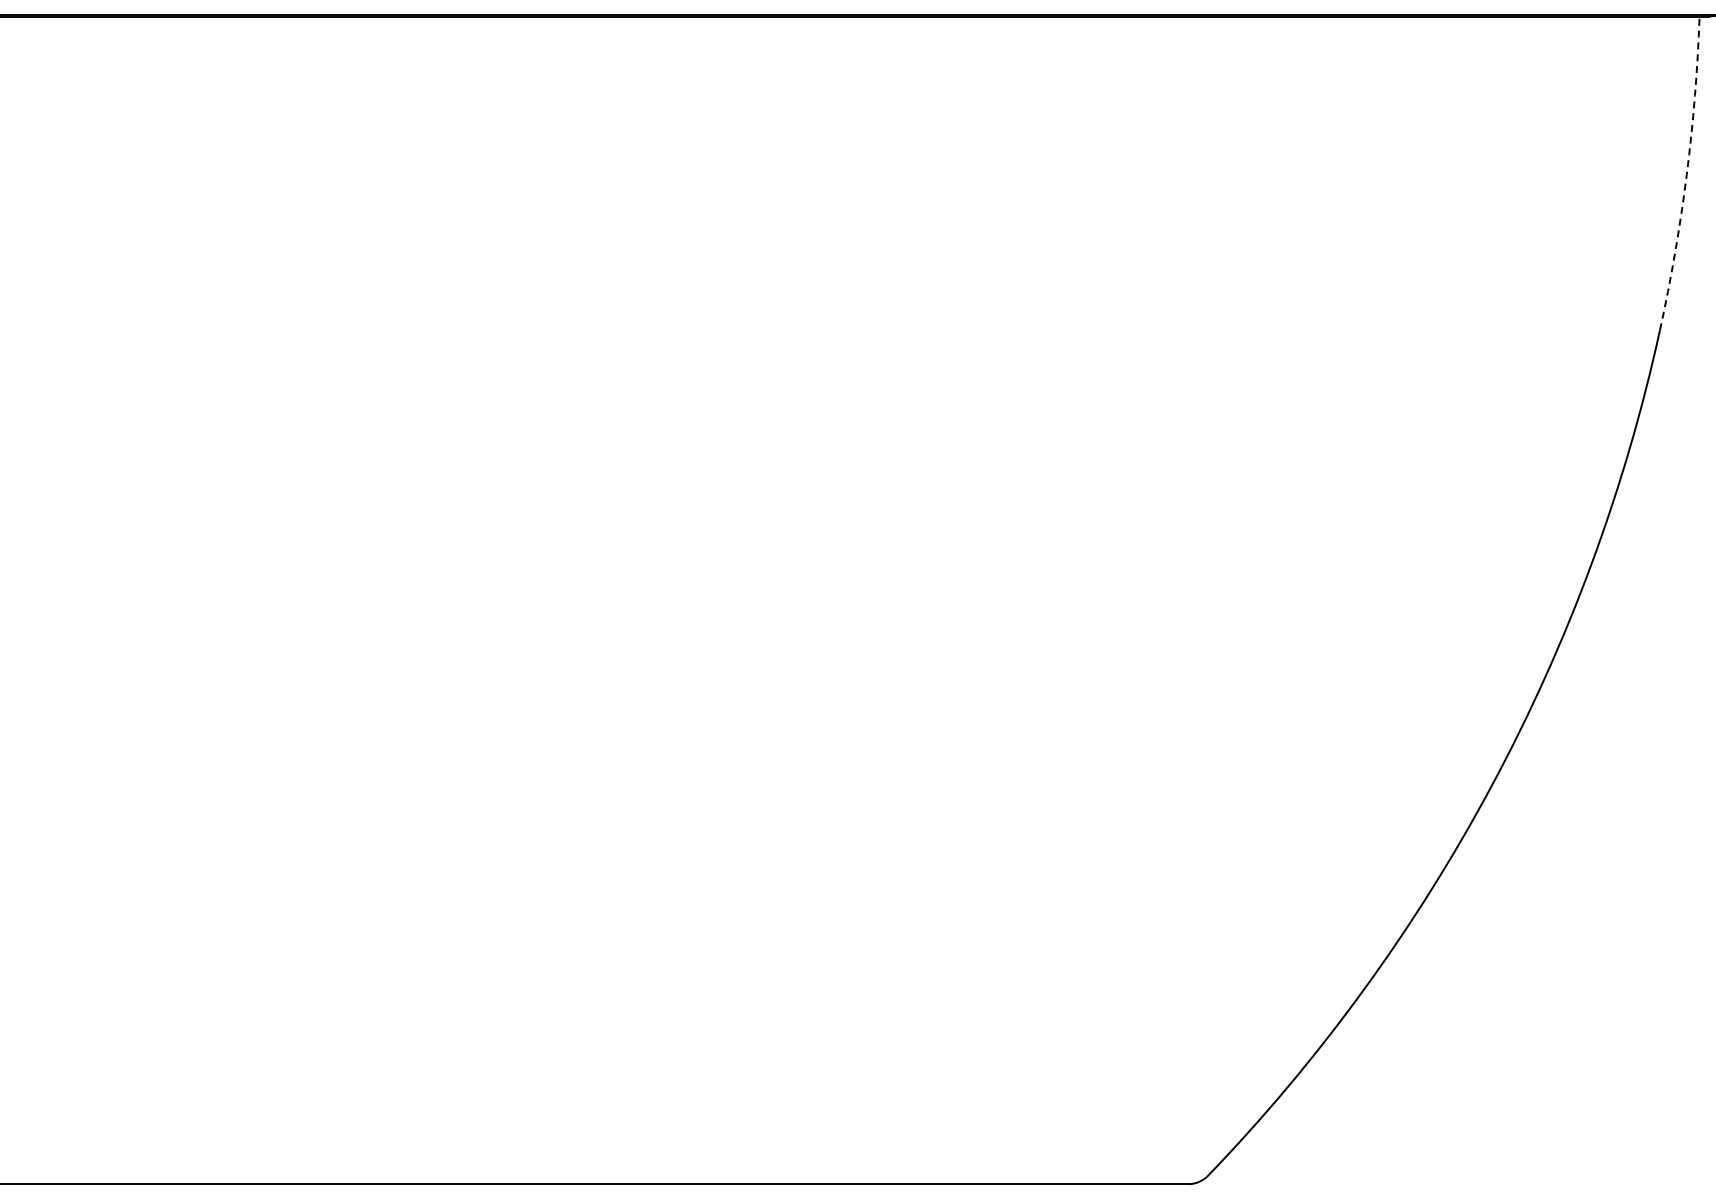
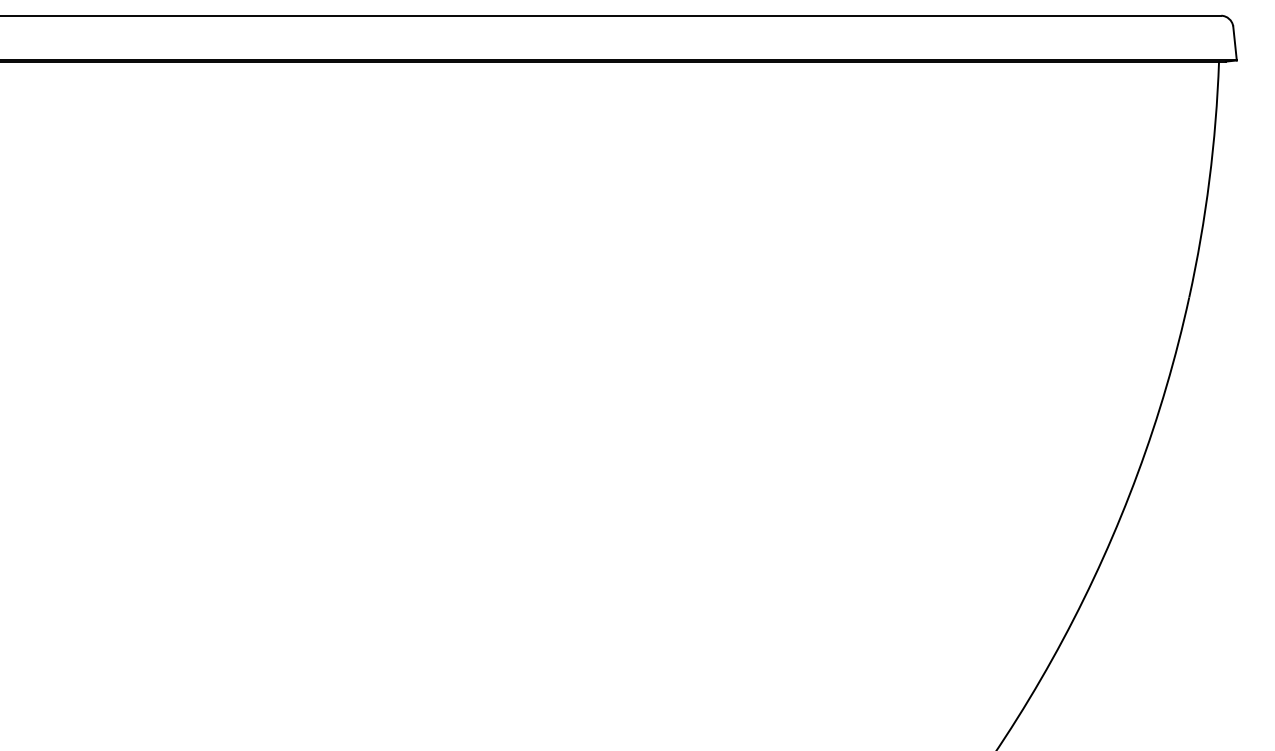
arc: (1686, 174) -> (1209, 180), dashed -> solid

